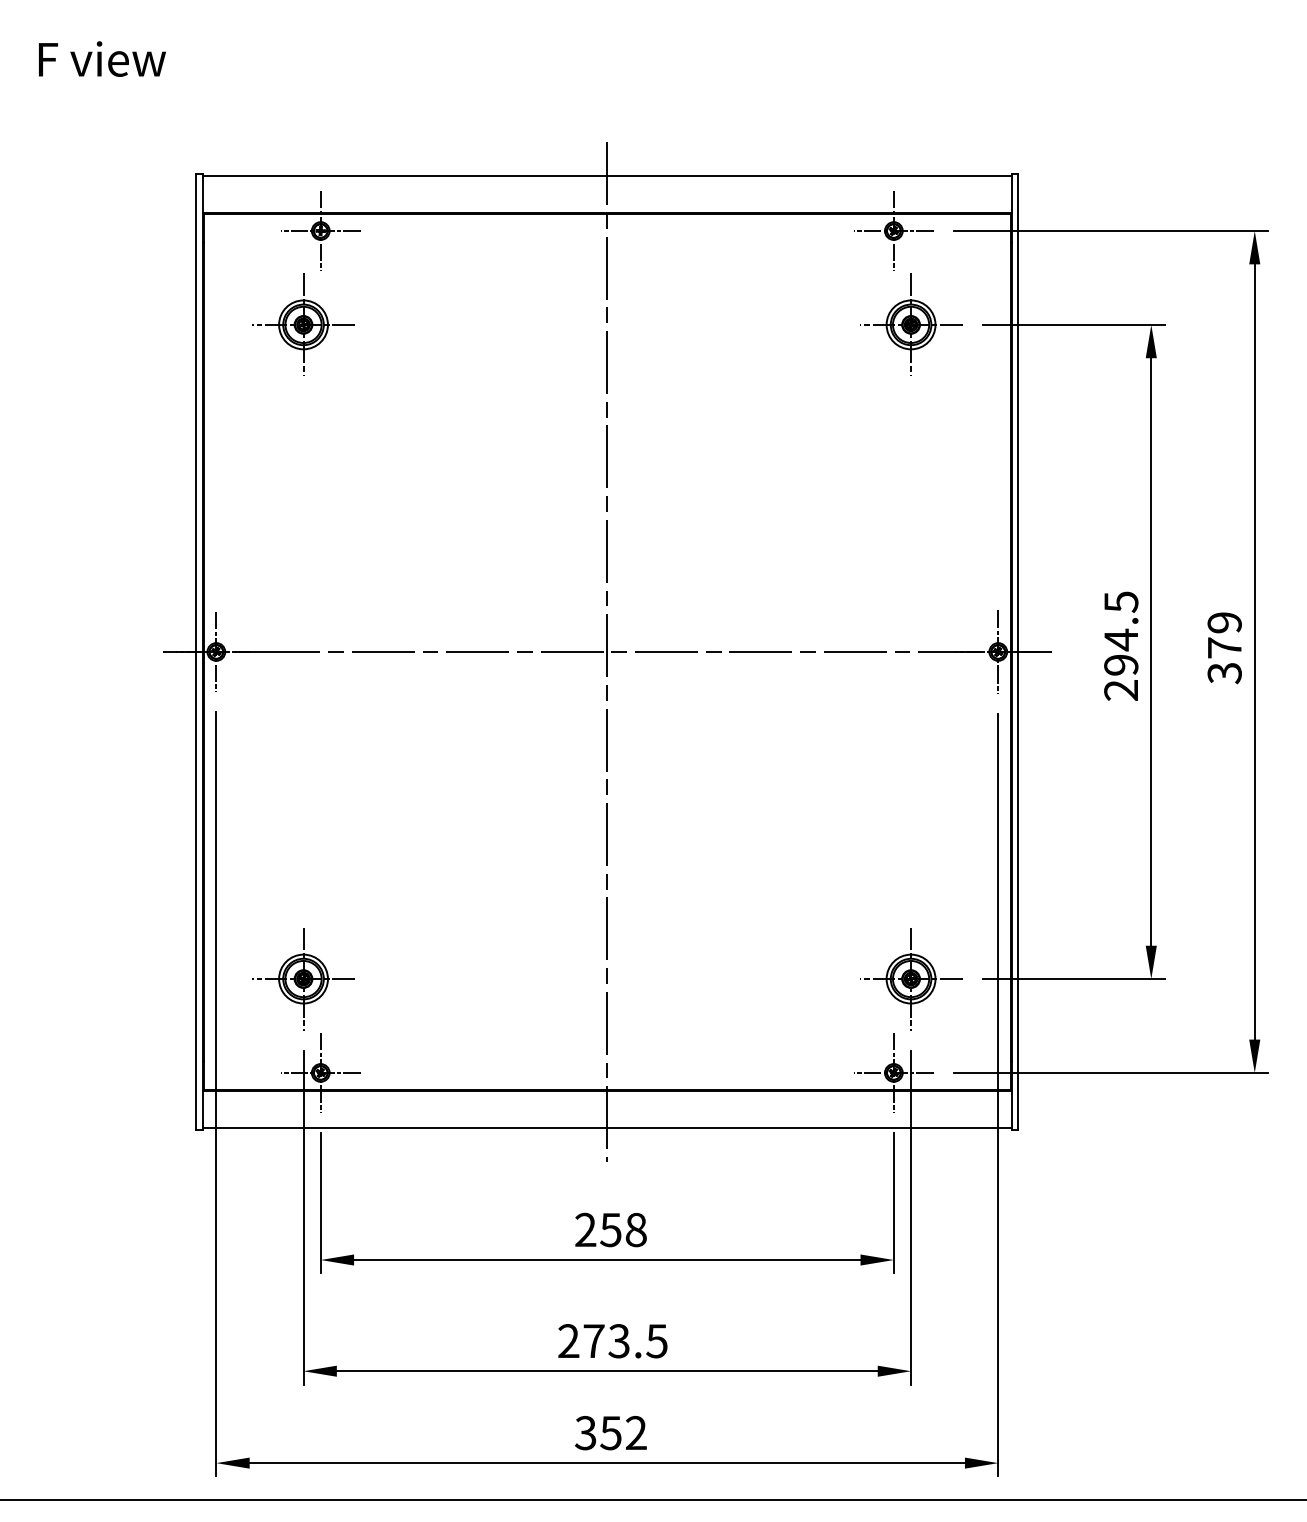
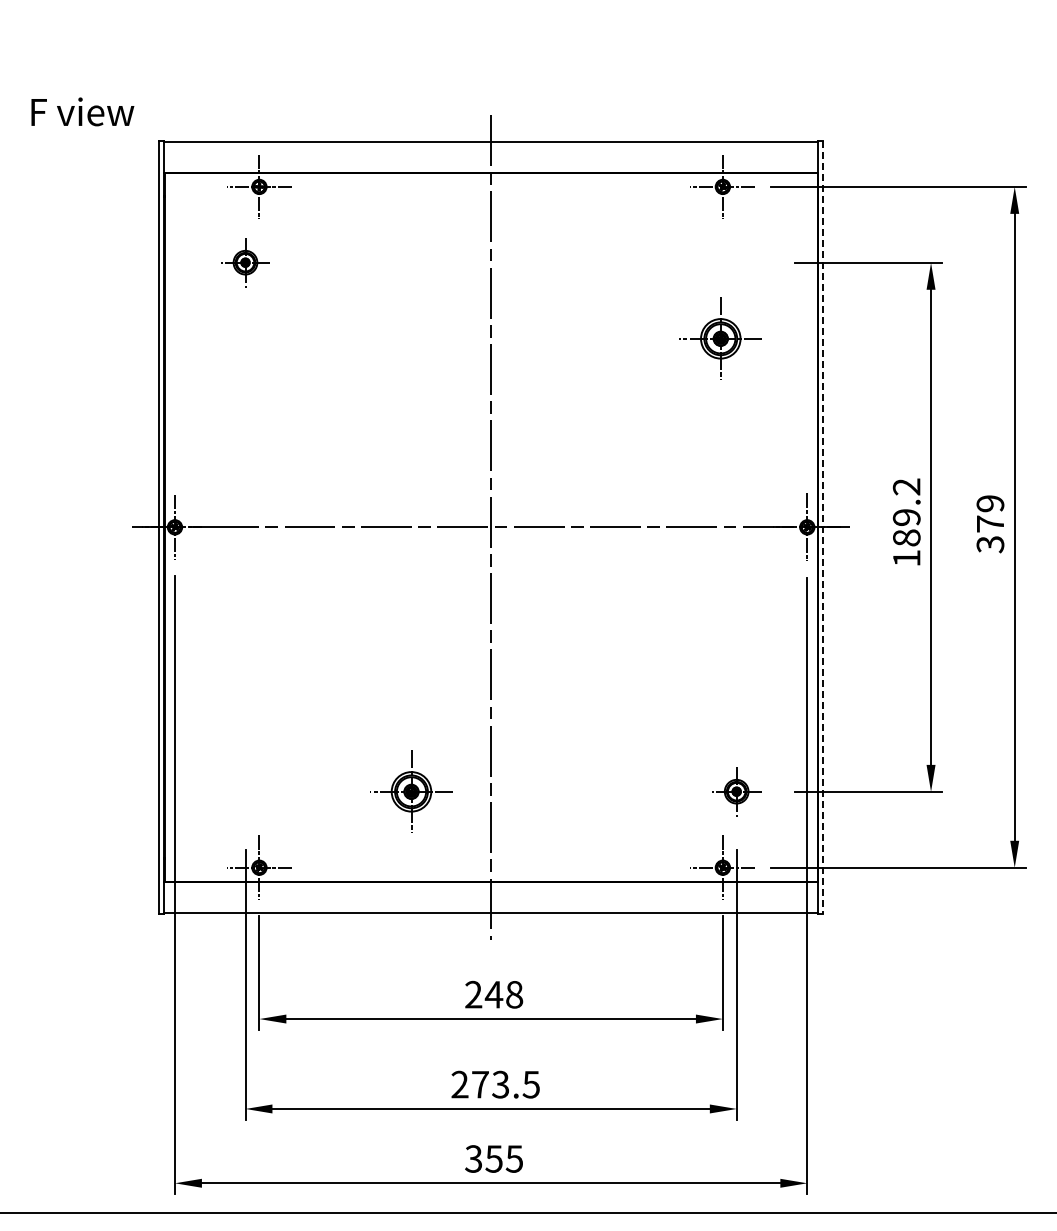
text: (101, 58) -> (82, 111), moved
part: (303, 324) -> (245, 262), size x0.6
part: (910, 324) -> (720, 338), moved
text: (1120, 645) -> (906, 522), 294.5 -> 189.2
line: (1018, 652) -> (823, 527), solid -> dashed
part: (303, 978) -> (411, 791), moved
part: (910, 978) -> (736, 791), size x0.6
text: (610, 1229) -> (493, 994), 258 -> 248
text: (636, 1432) -> (514, 1158), 352 -> 355

